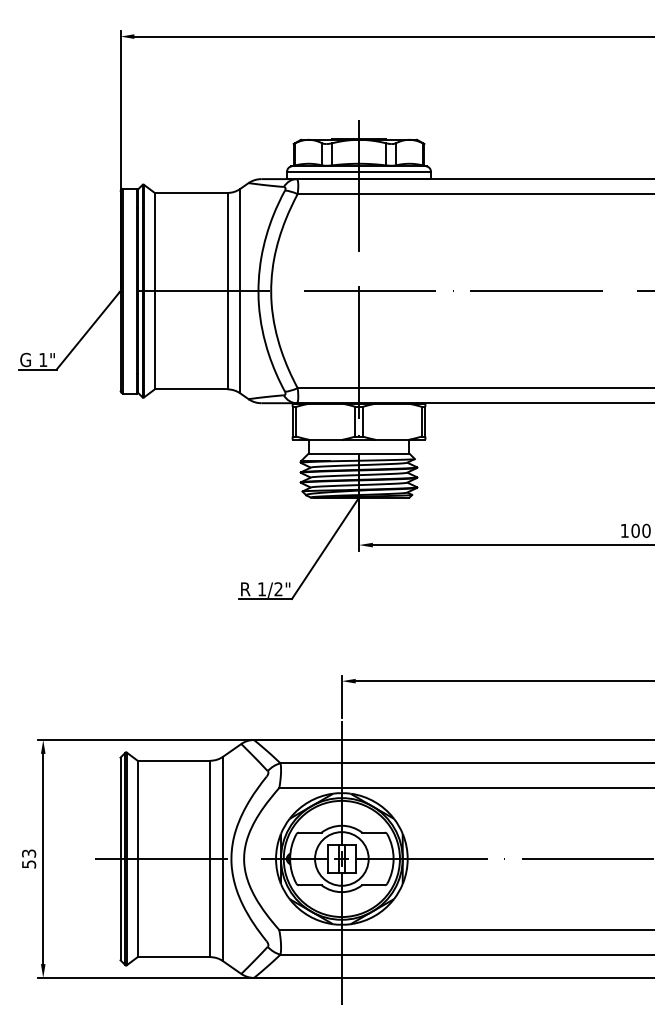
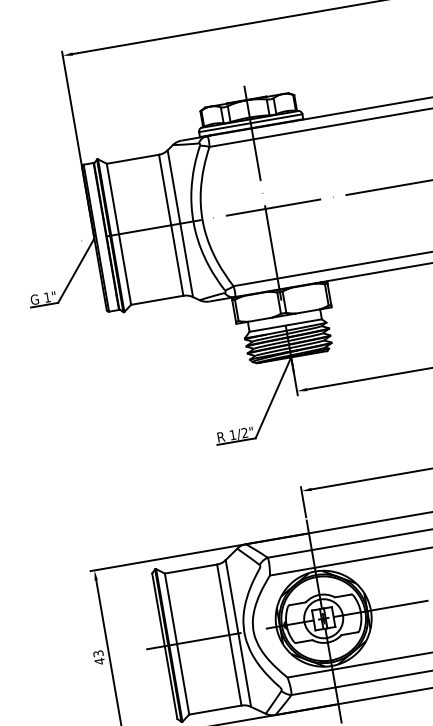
text: (29, 864) -> (100, 661), 53 -> 43

